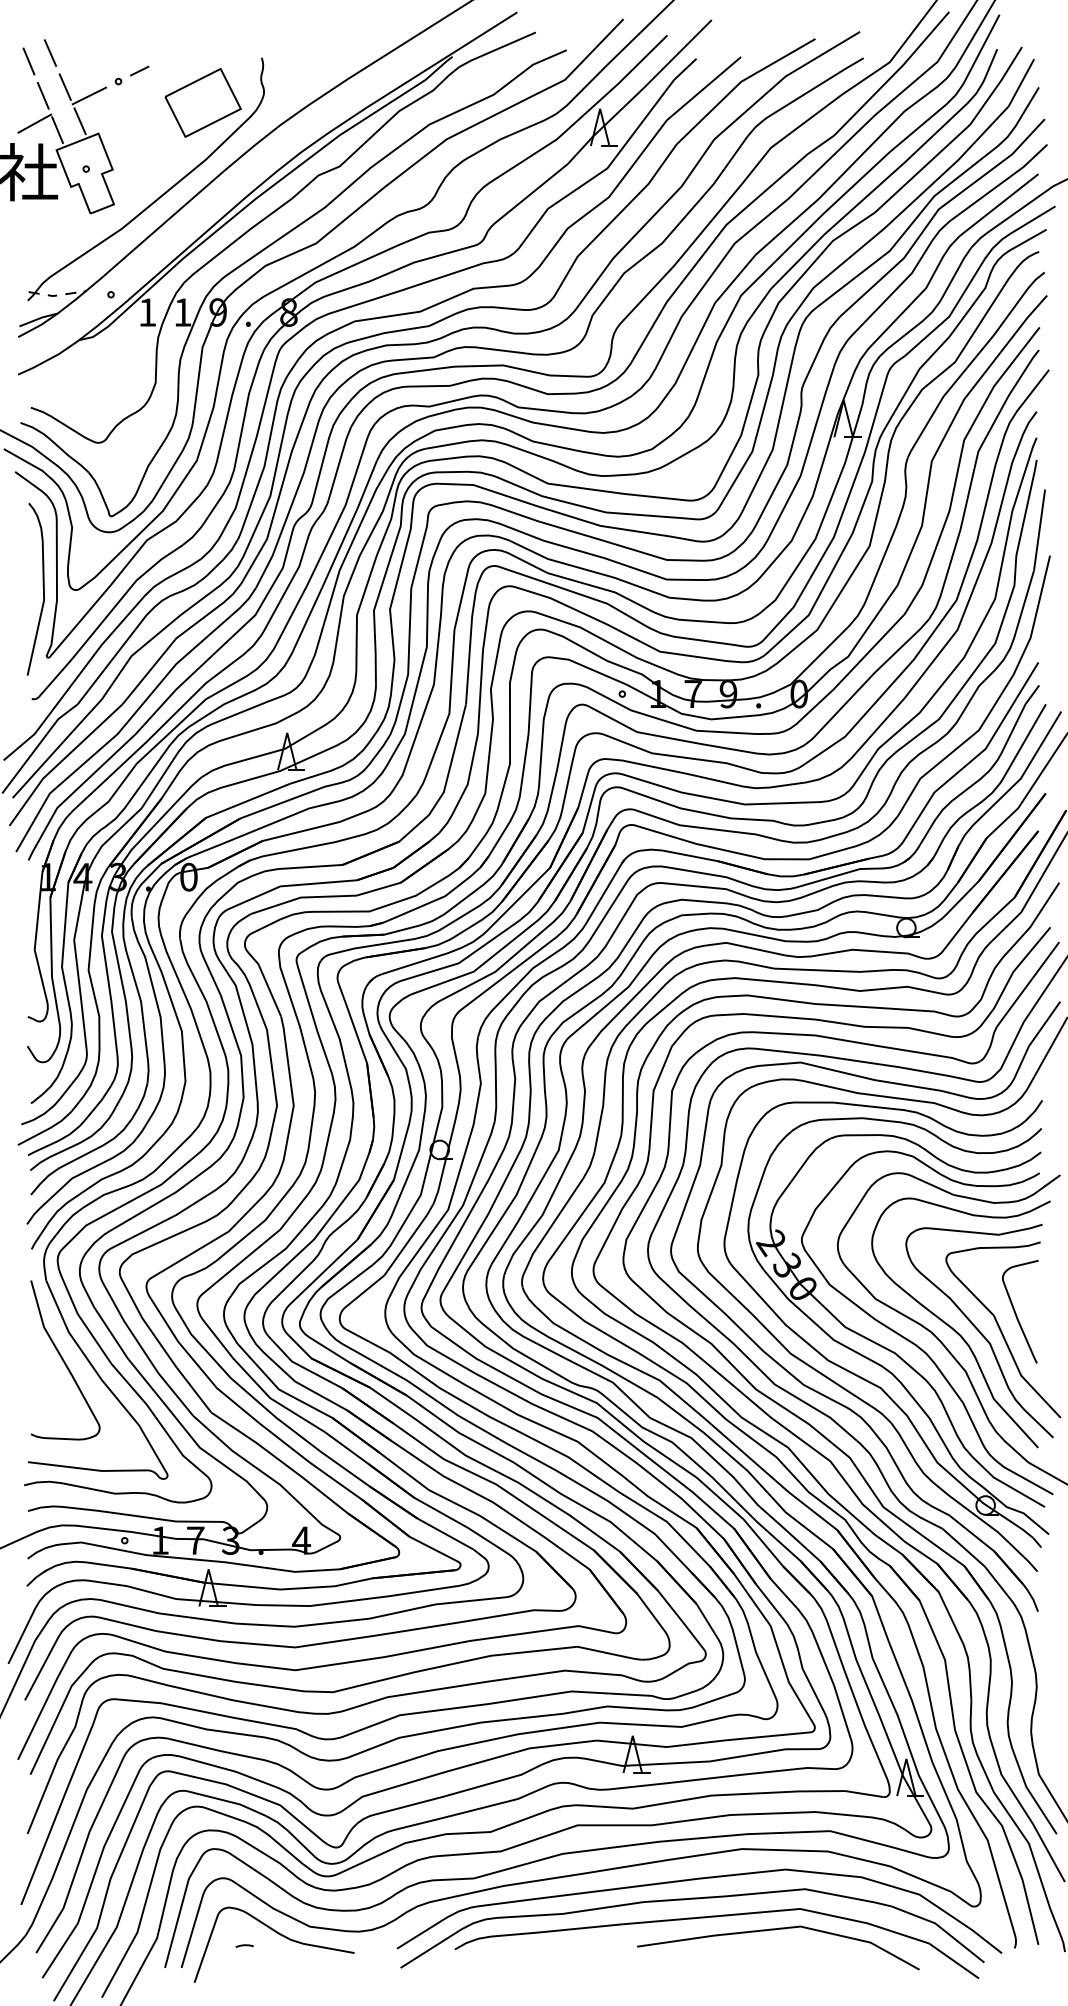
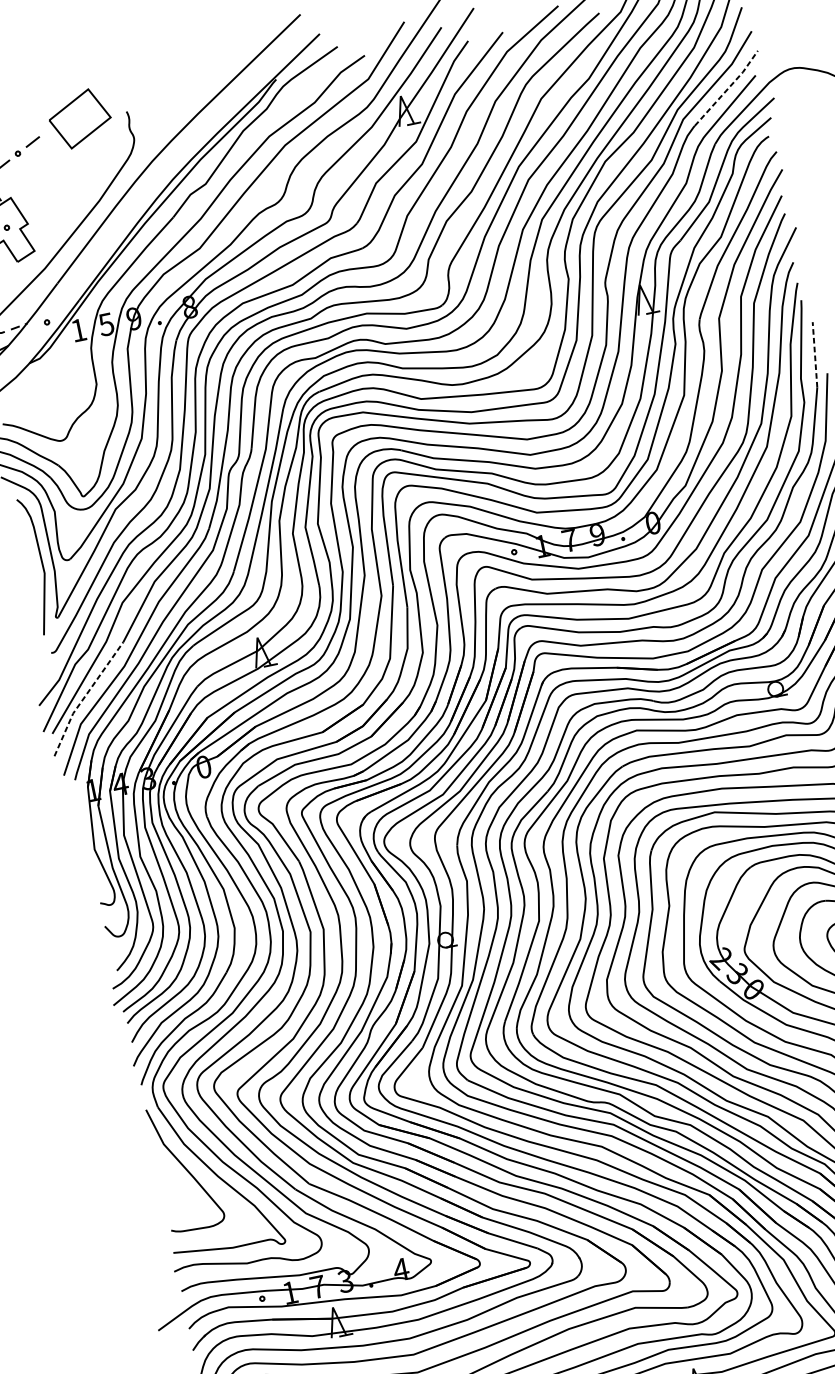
part: (202, 102) -> (79, 118), moved
line: (1001, 183) -> (728, 88), solid -> dashed
text: (182, 312) -> (106, 324), 1 -> 5
line: (1039, 530) -> (815, 355), solid -> dashed
line: (61, 761) -> (84, 697), solid -> dashed

